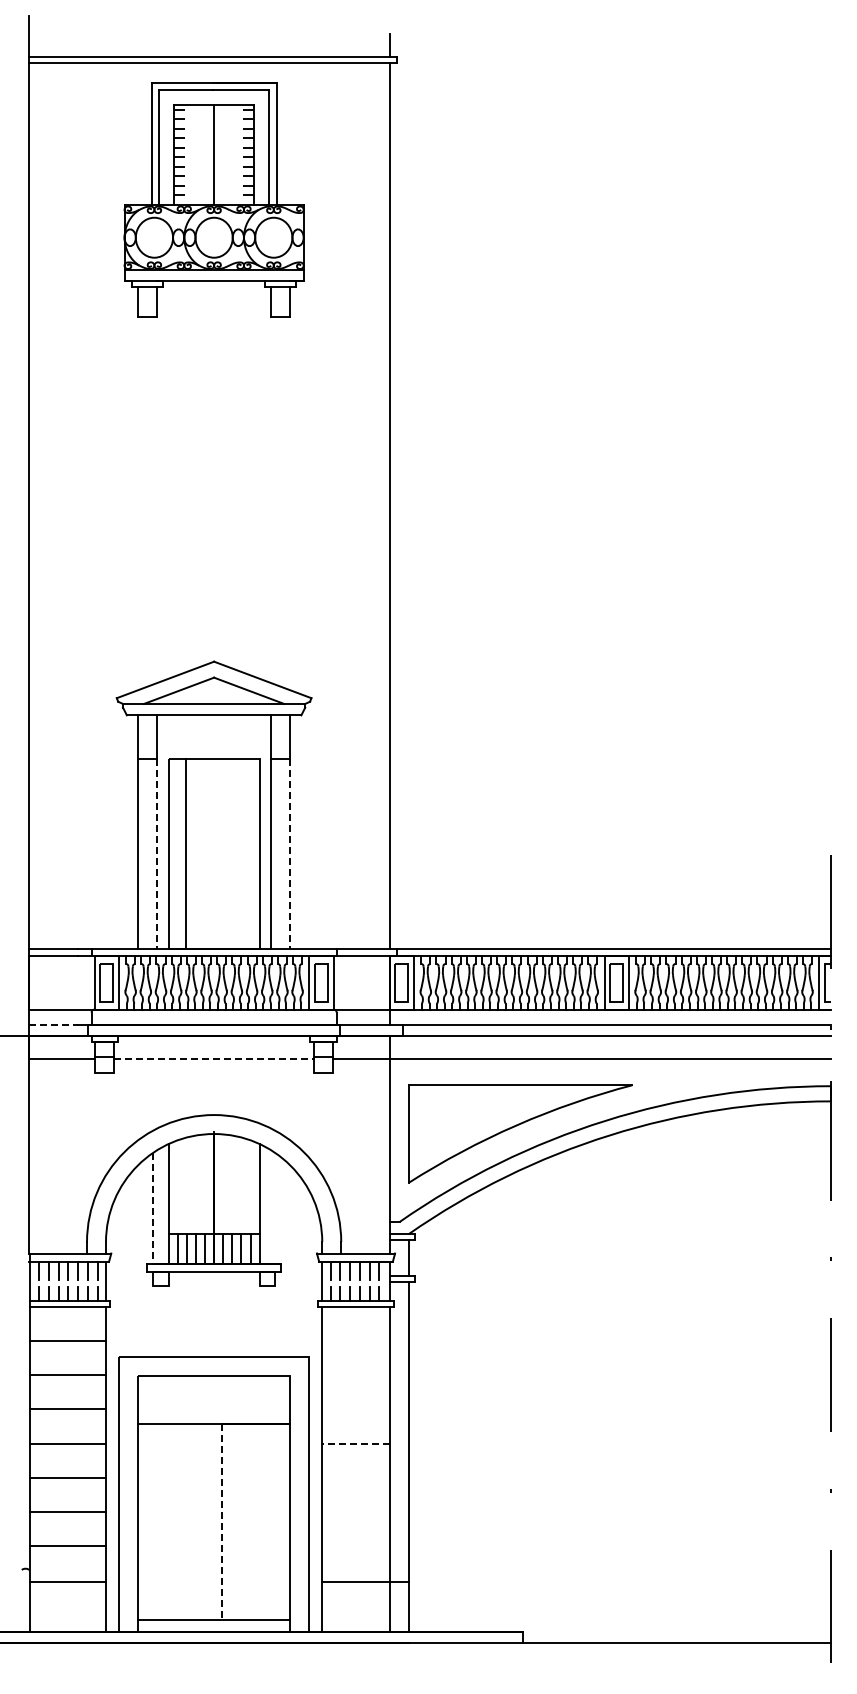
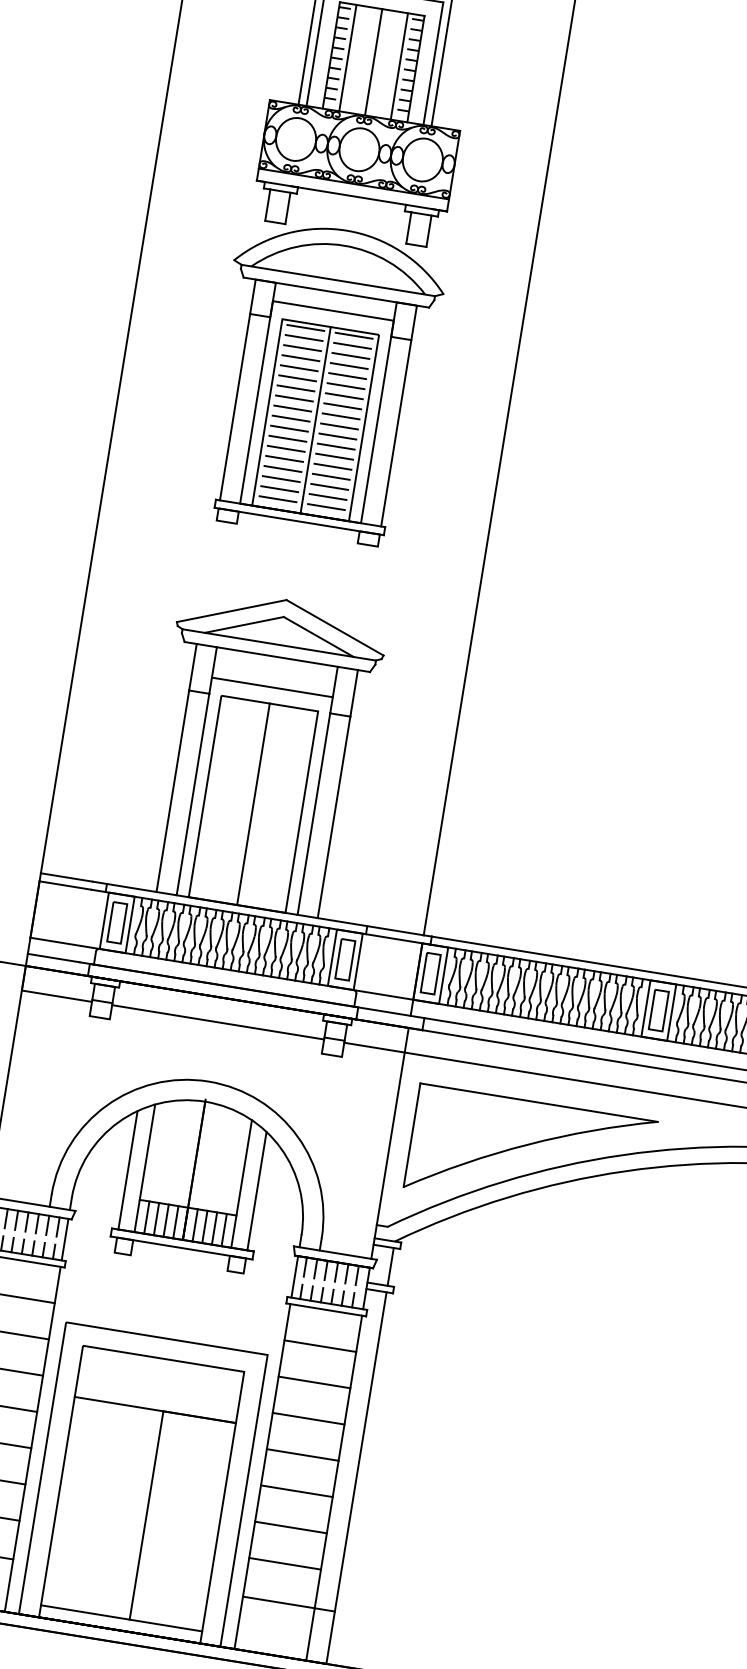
line: (189, 155) -> (347, 58), added
line: (238, 155) -> (399, 66), added
part: (213, 456) -> (321, 381), added
line: (214, 743) -> (272, 686), added
line: (186, 853) -> (253, 803), moved
line: (157, 854) -> (193, 795), dashed -> solid
line: (290, 854) -> (334, 817), dashed -> solid
line: (54, 1024) -> (54, 957), dashed -> solid
line: (214, 1059) -> (218, 1022), dashed -> solid
line: (153, 1208) -> (128, 1170), dashed -> solid
line: (274, 1208) -> (256, 1191), added
line: (355, 1341) -> (319, 1346), added
line: (355, 1375) -> (313, 1382), added
line: (355, 1409) -> (308, 1418), added
line: (356, 1443) -> (303, 1454), dashed -> solid
line: (355, 1477) -> (296, 1490), added
line: (355, 1511) -> (290, 1526), added
line: (221, 1522) -> (146, 1515), dashed -> solid
line: (355, 1546) -> (284, 1564), added

